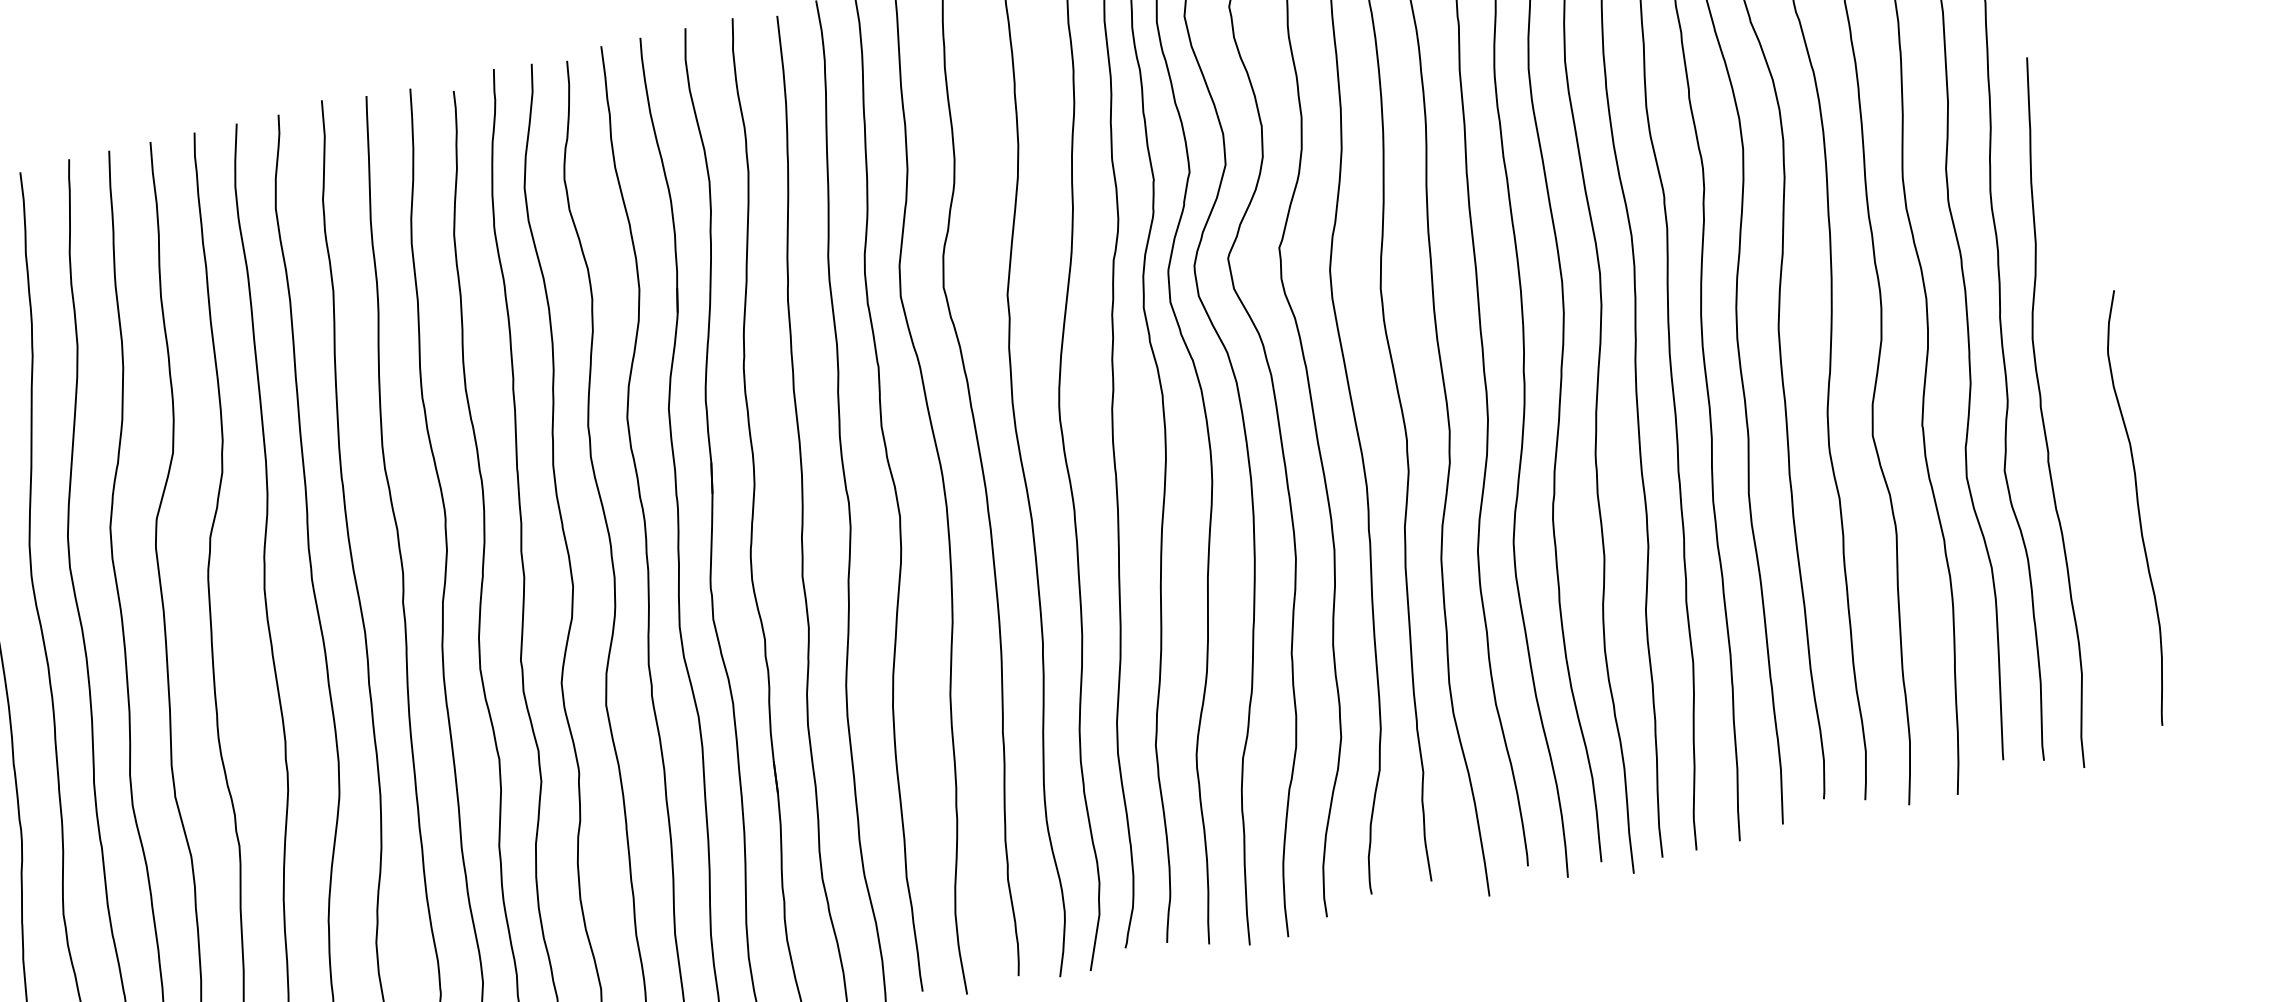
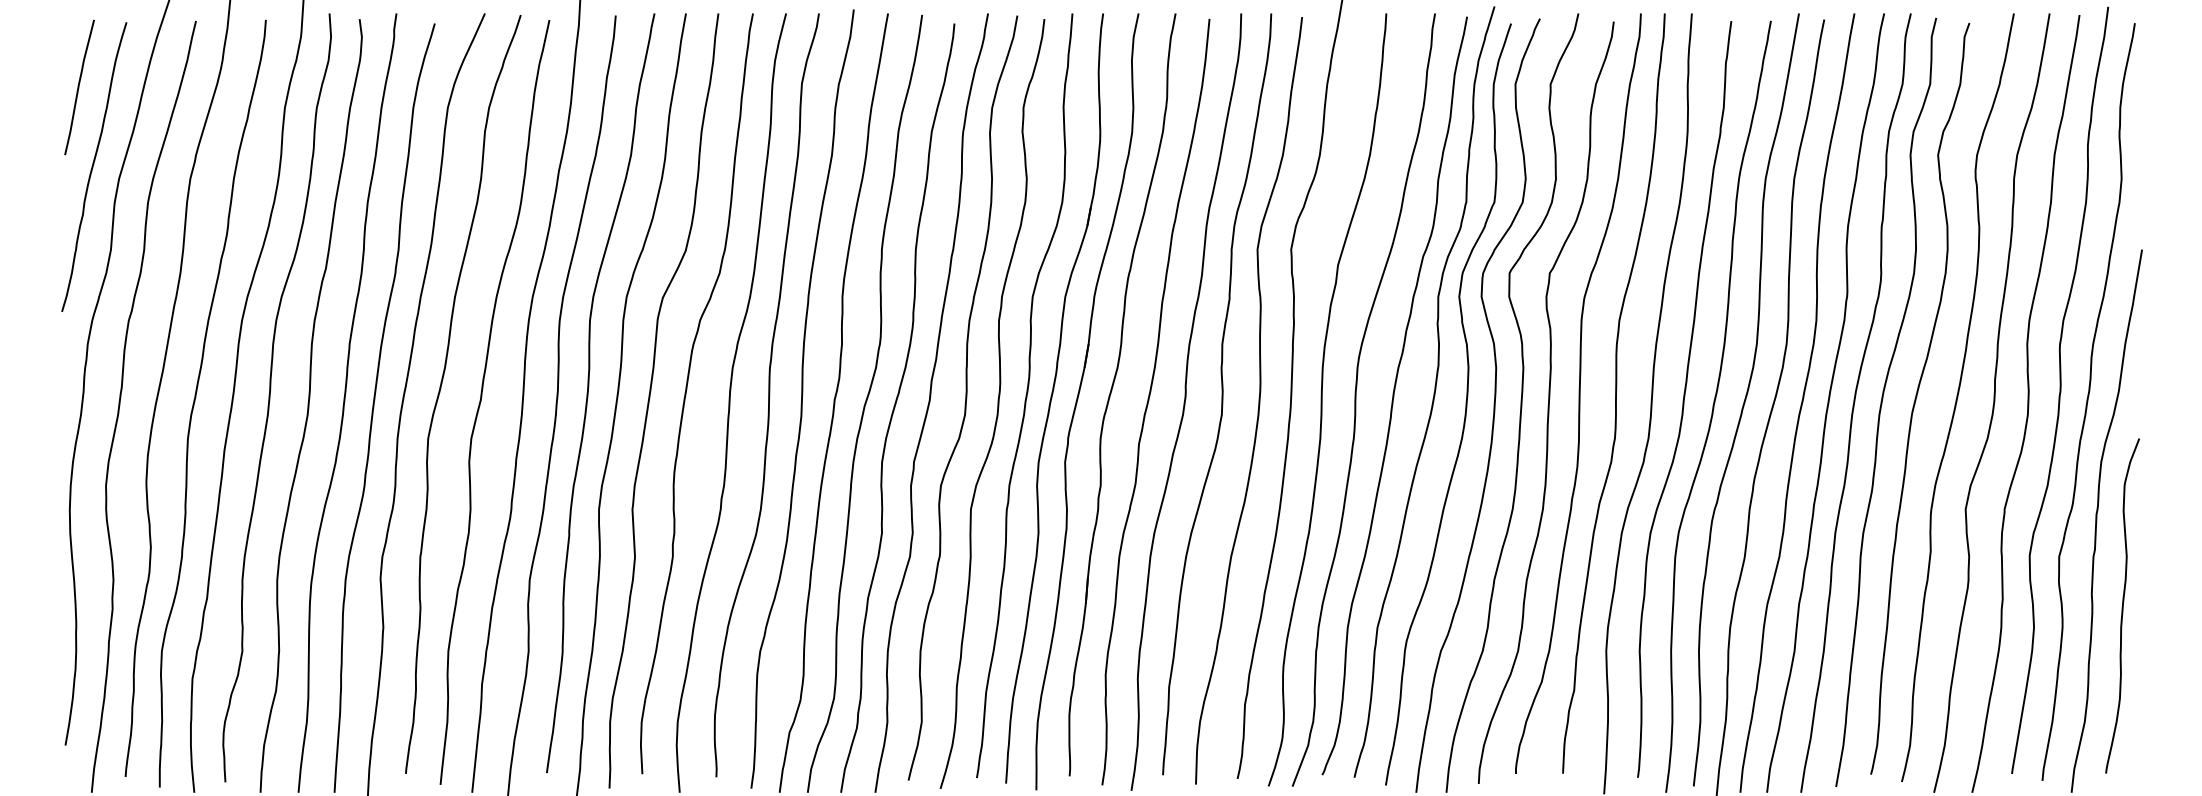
curve: (2137, 507) -> (2122, 605), moved

